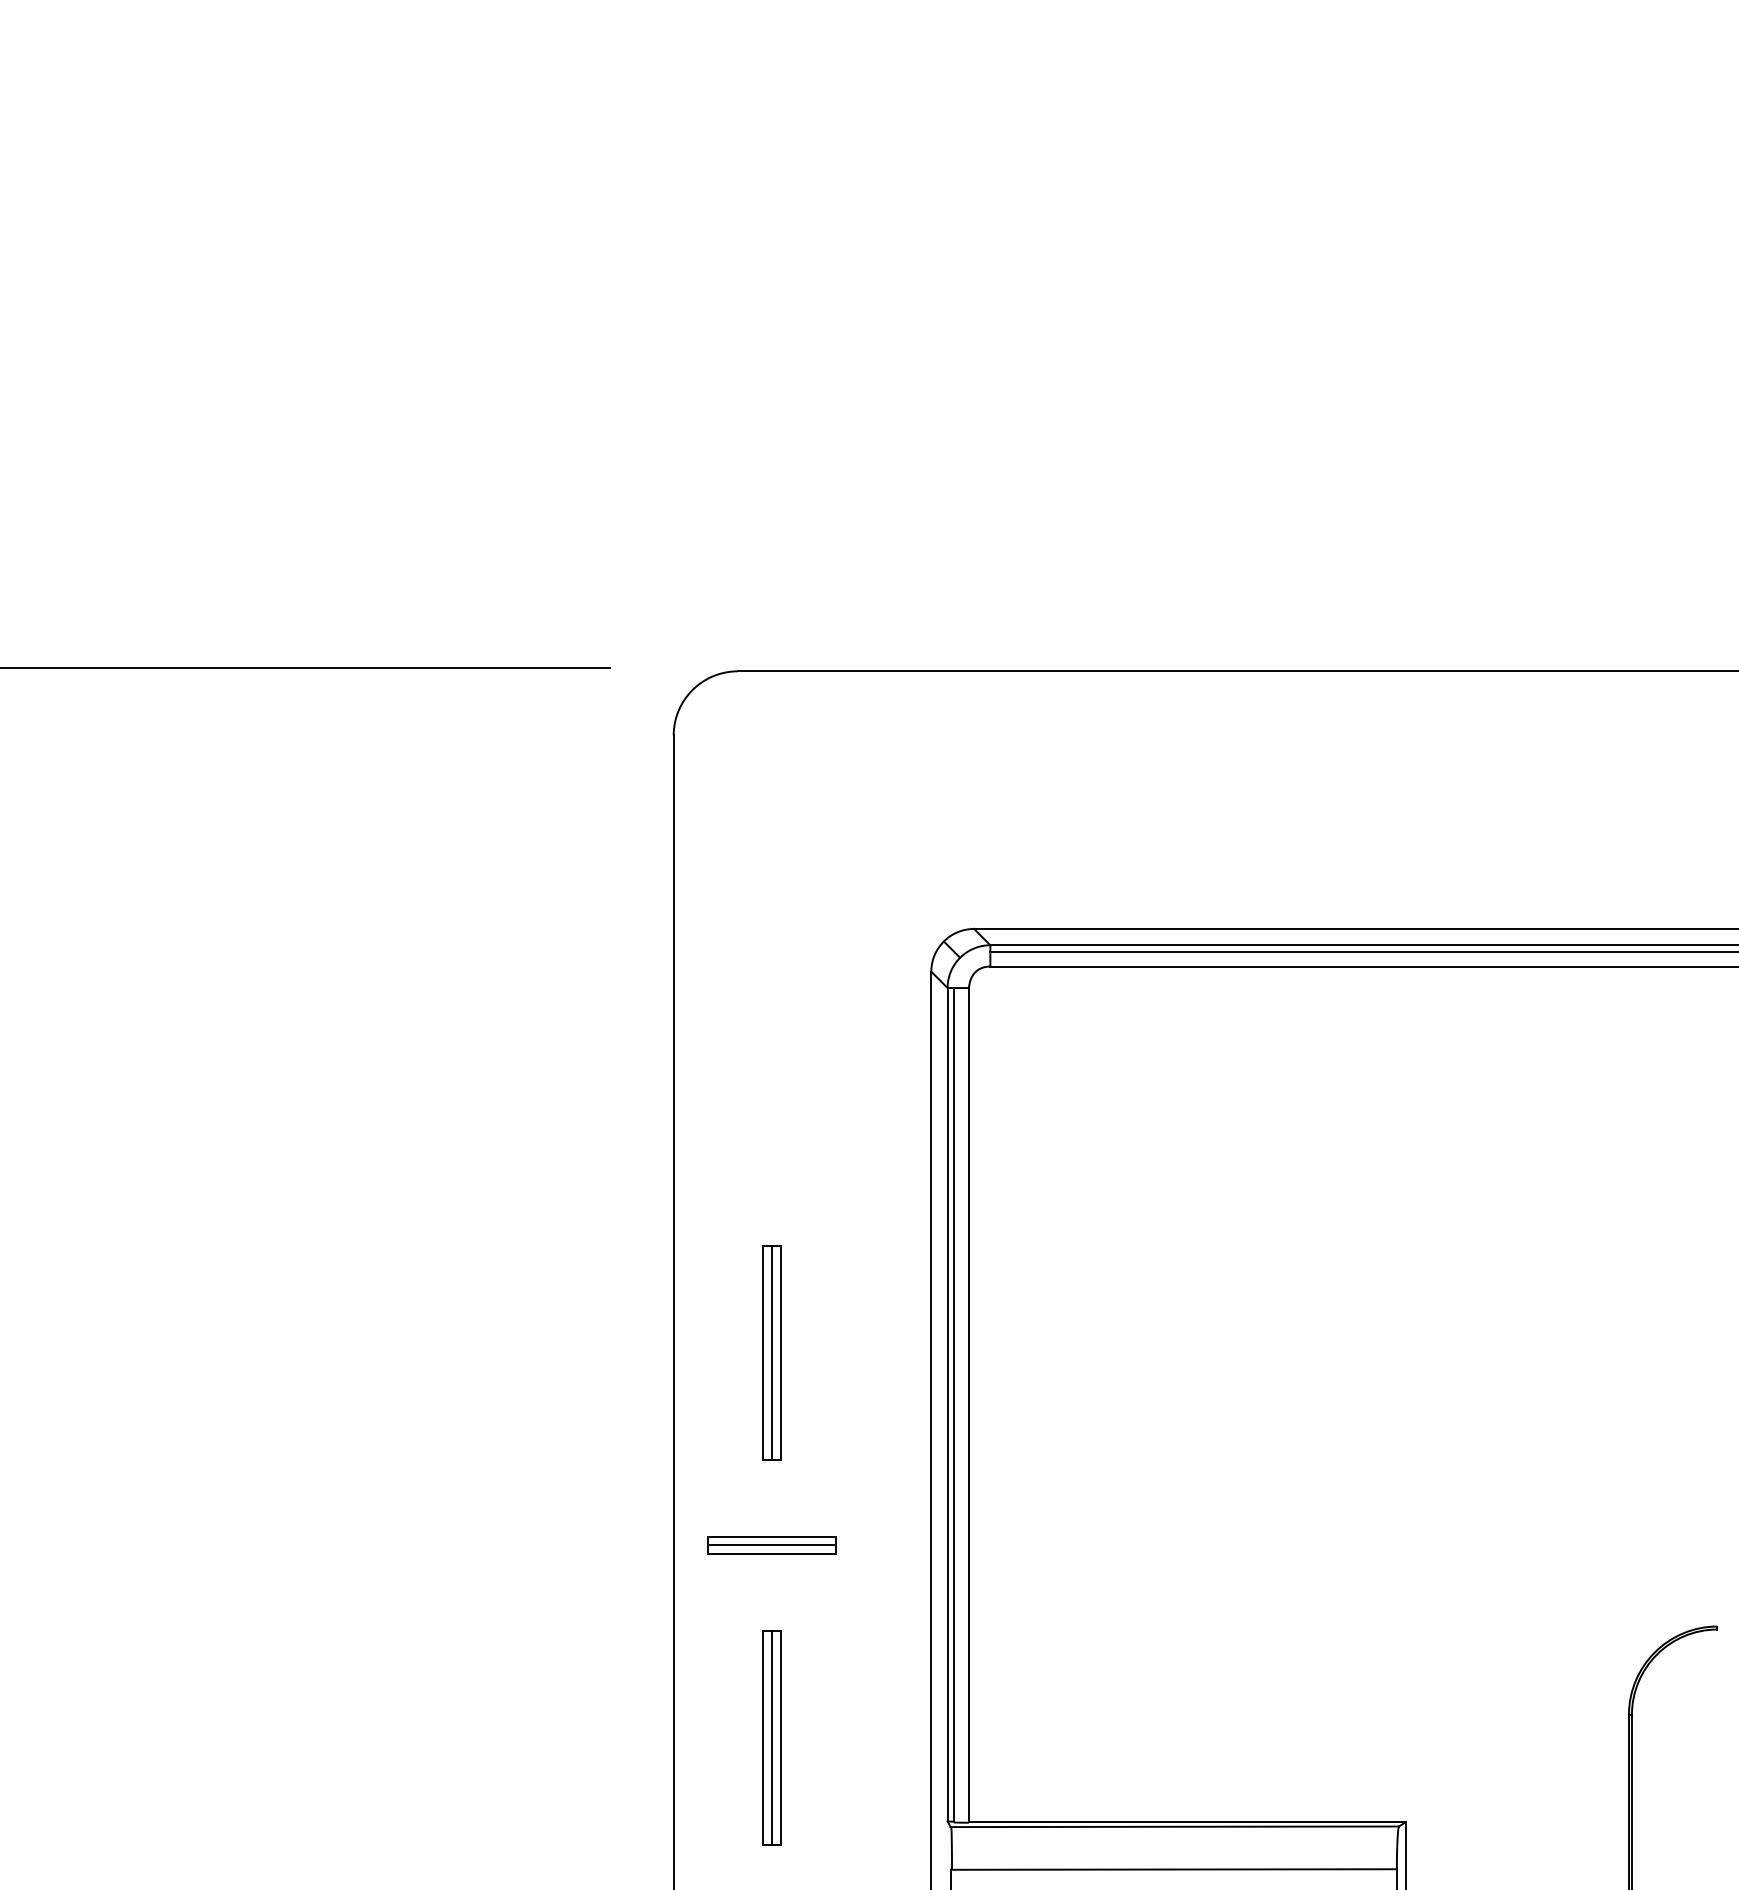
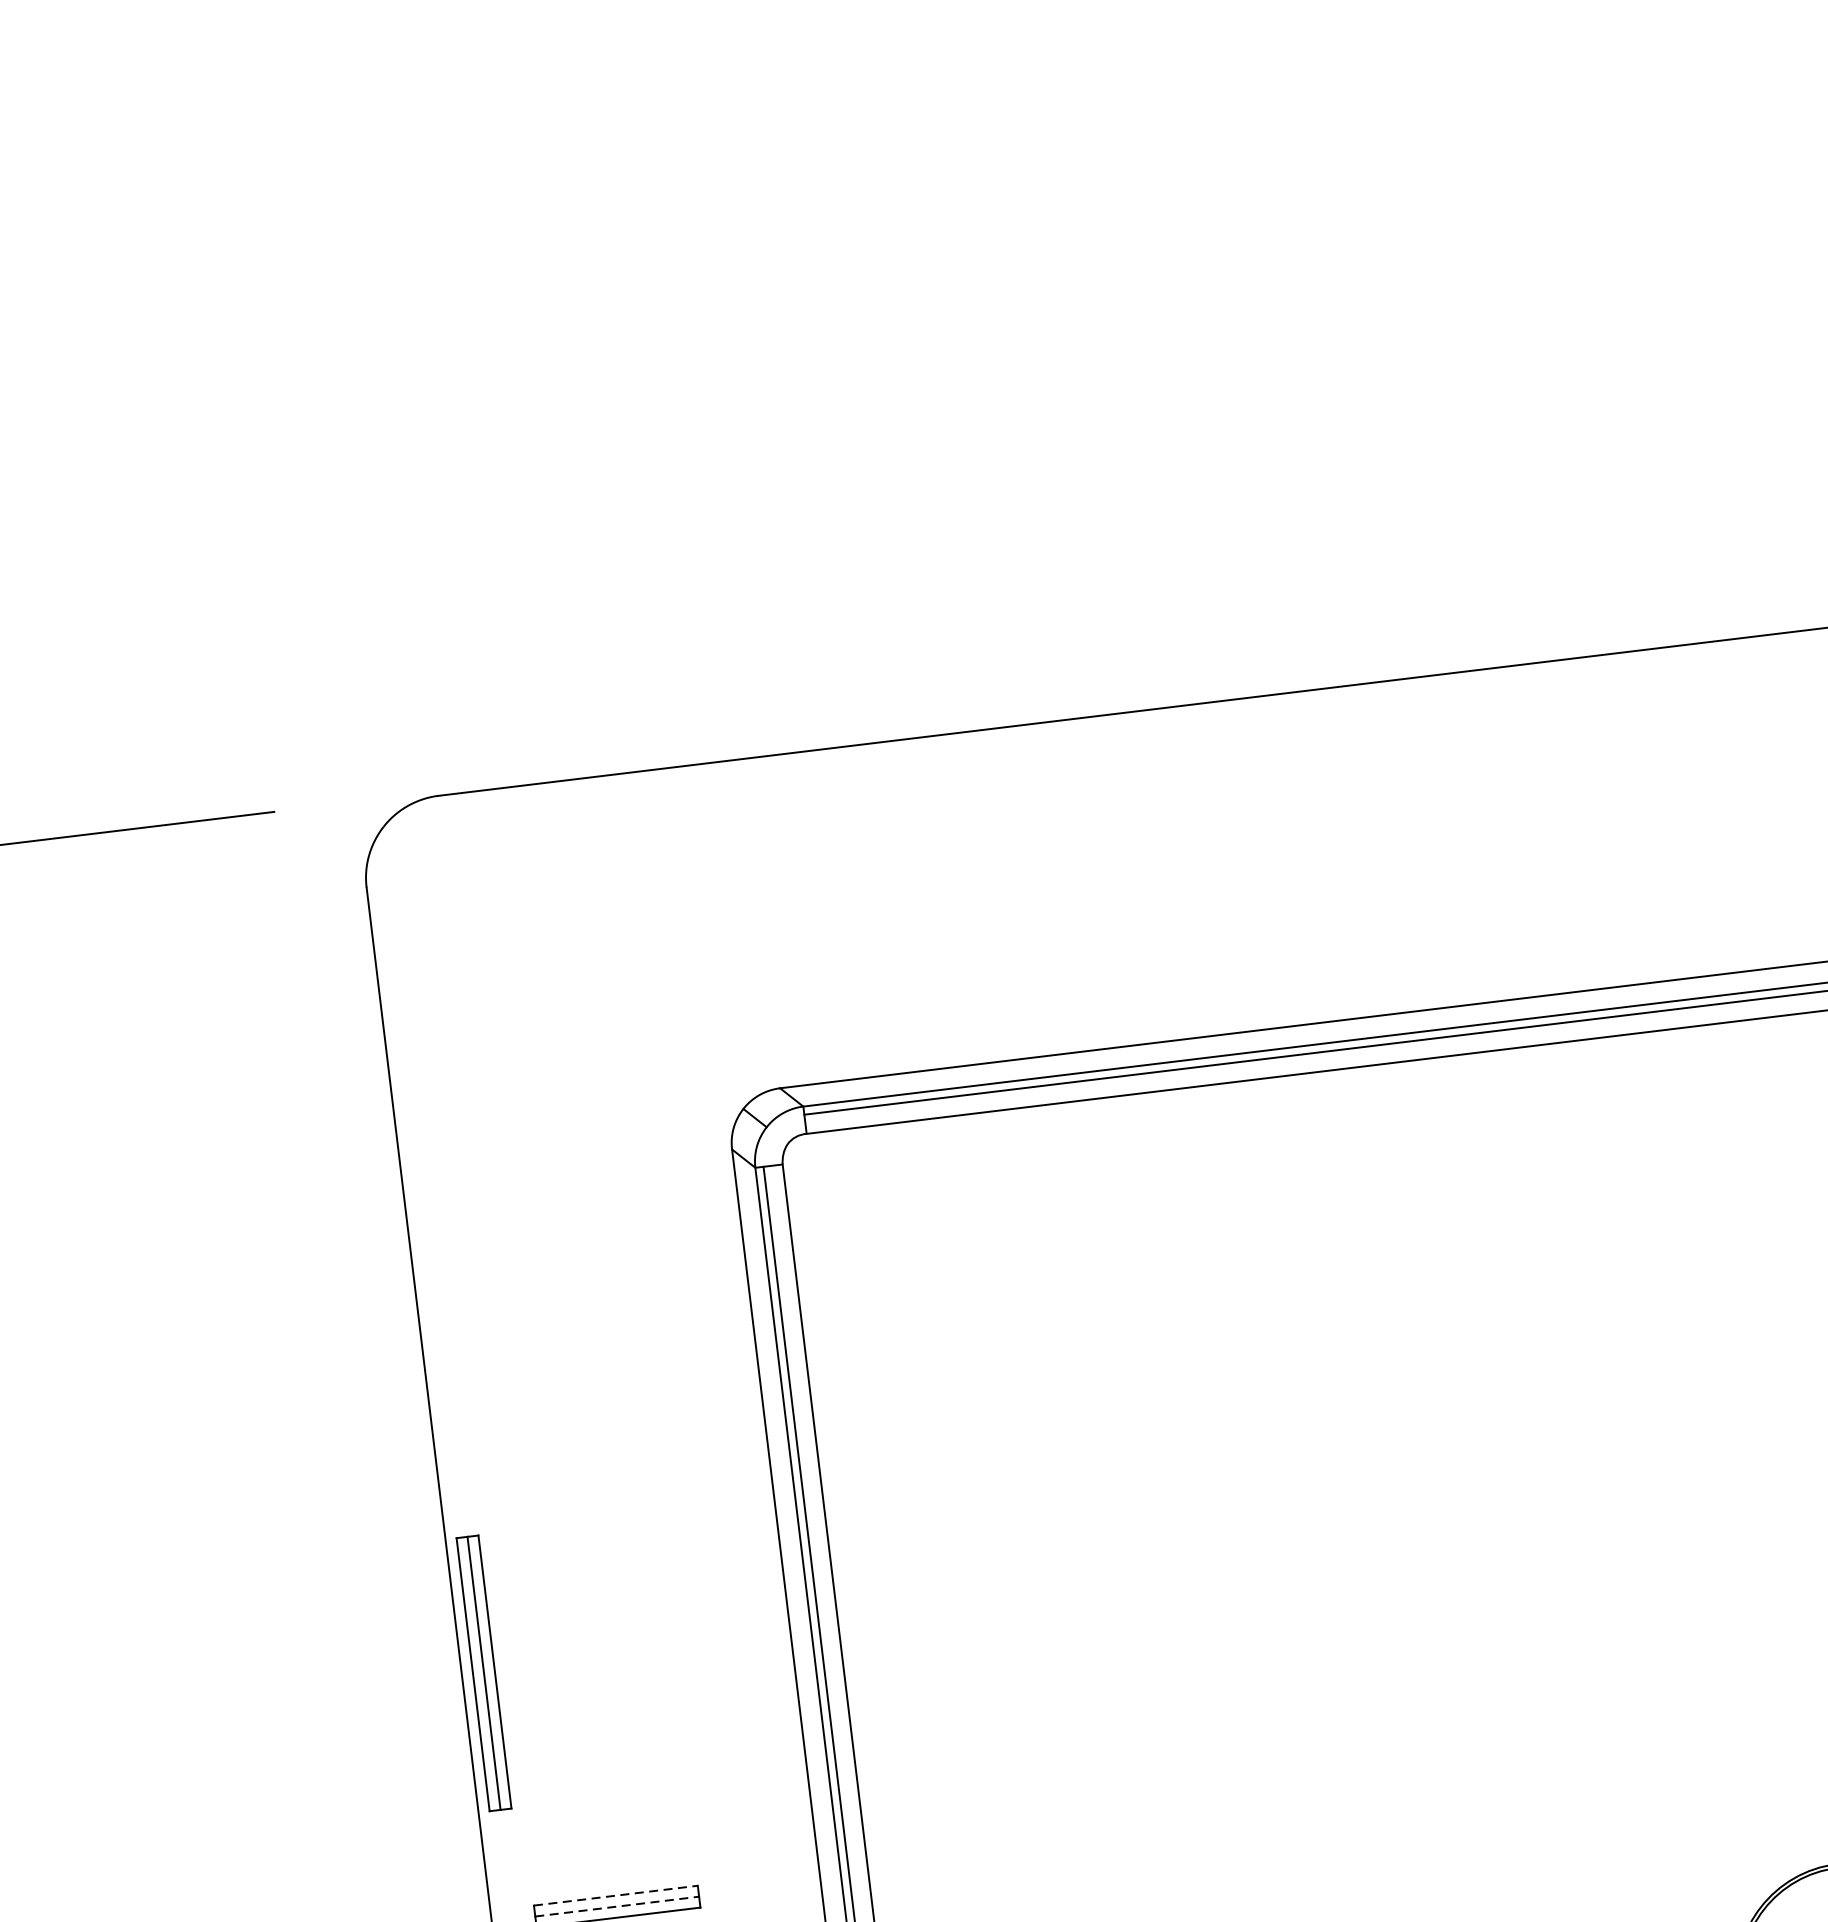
part: (771, 1352) -> (483, 1672), moved
line: (772, 1536) -> (616, 1895), solid -> dashed
line: (772, 1545) -> (617, 1906), solid -> dashed

